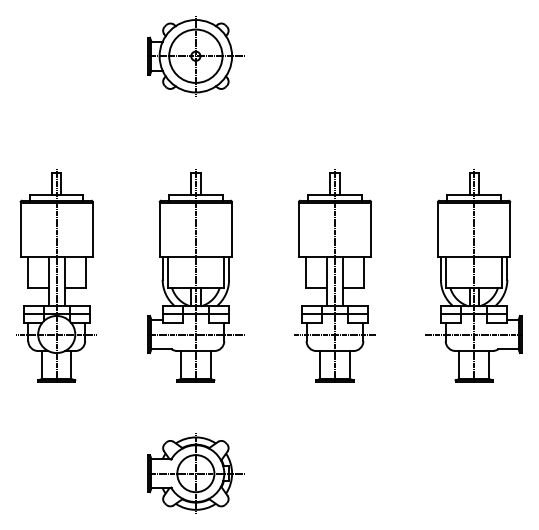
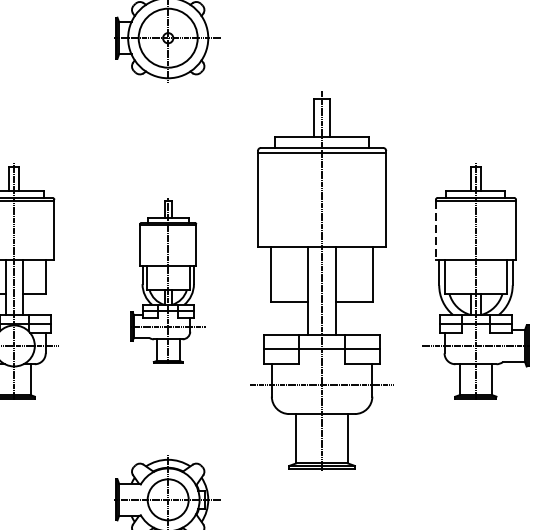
line: (437, 229) -> (435, 229), solid -> dashed
part: (195, 275) -> (167, 280), size x0.7
part: (334, 275) -> (321, 280), size x1.6

